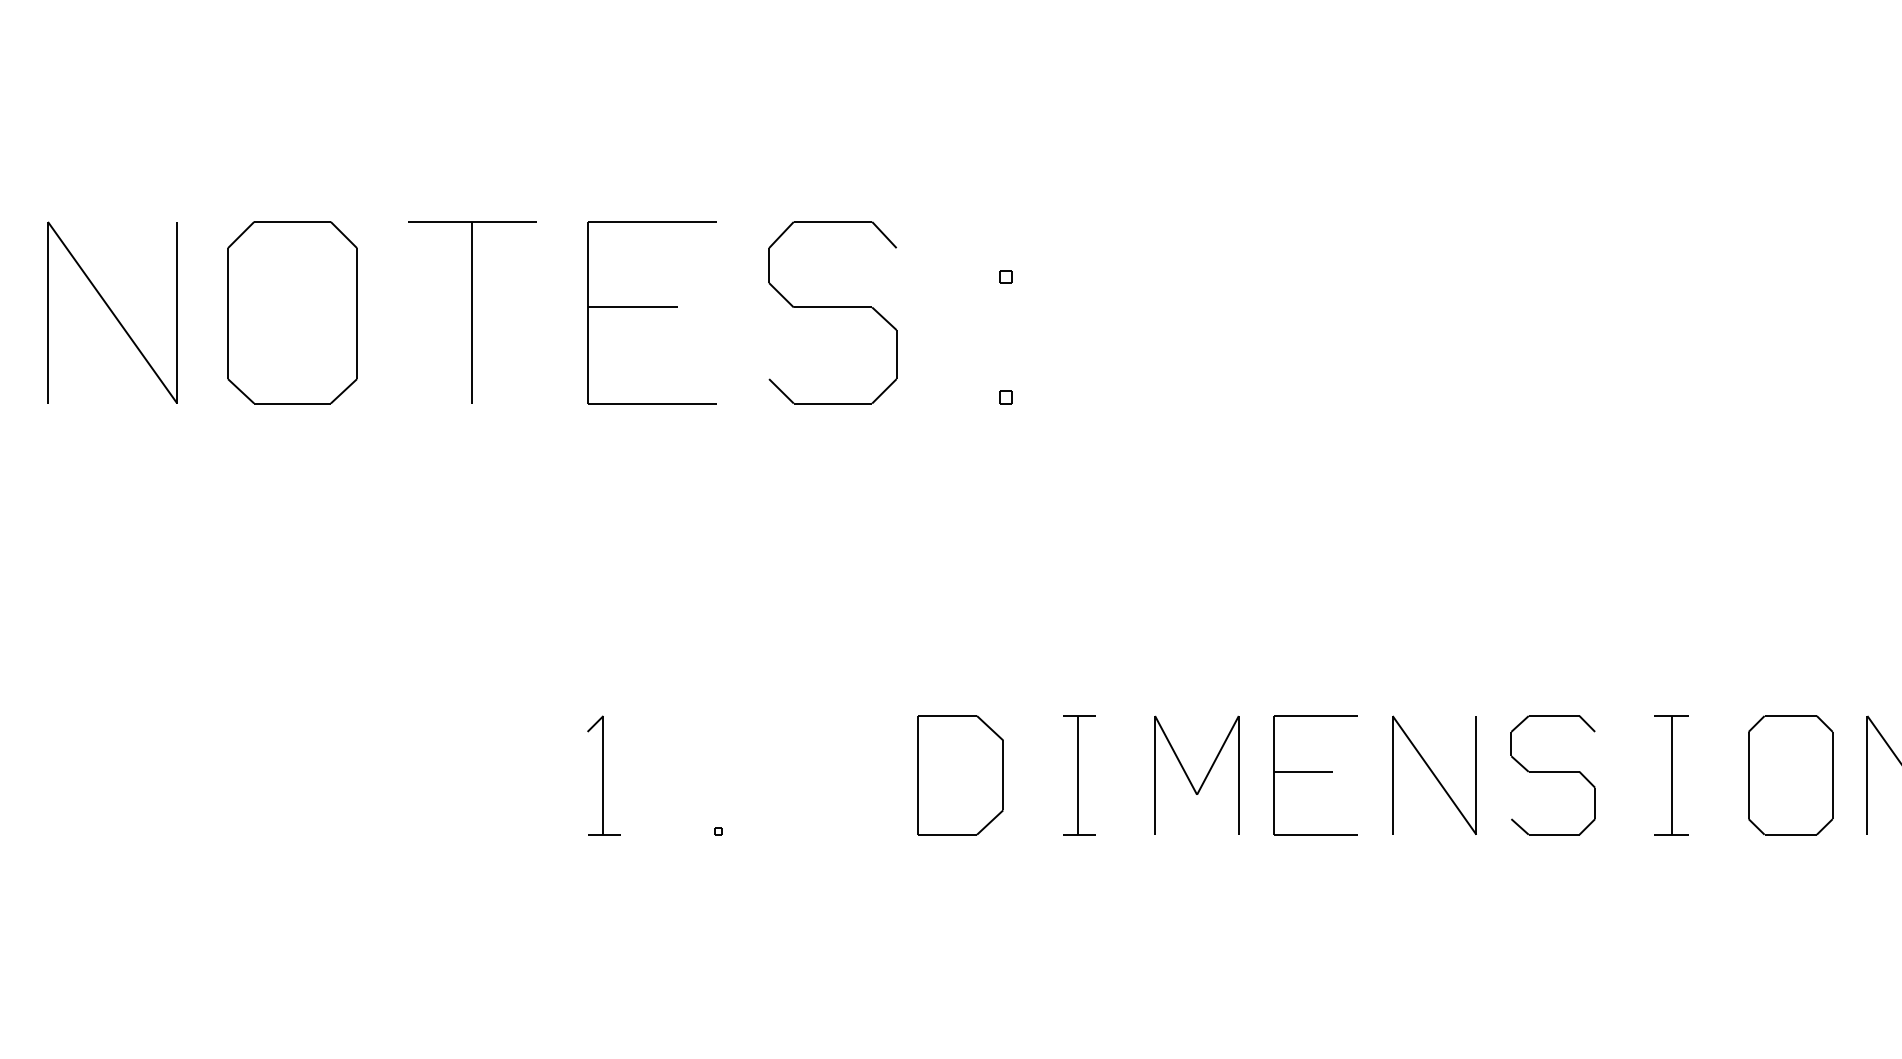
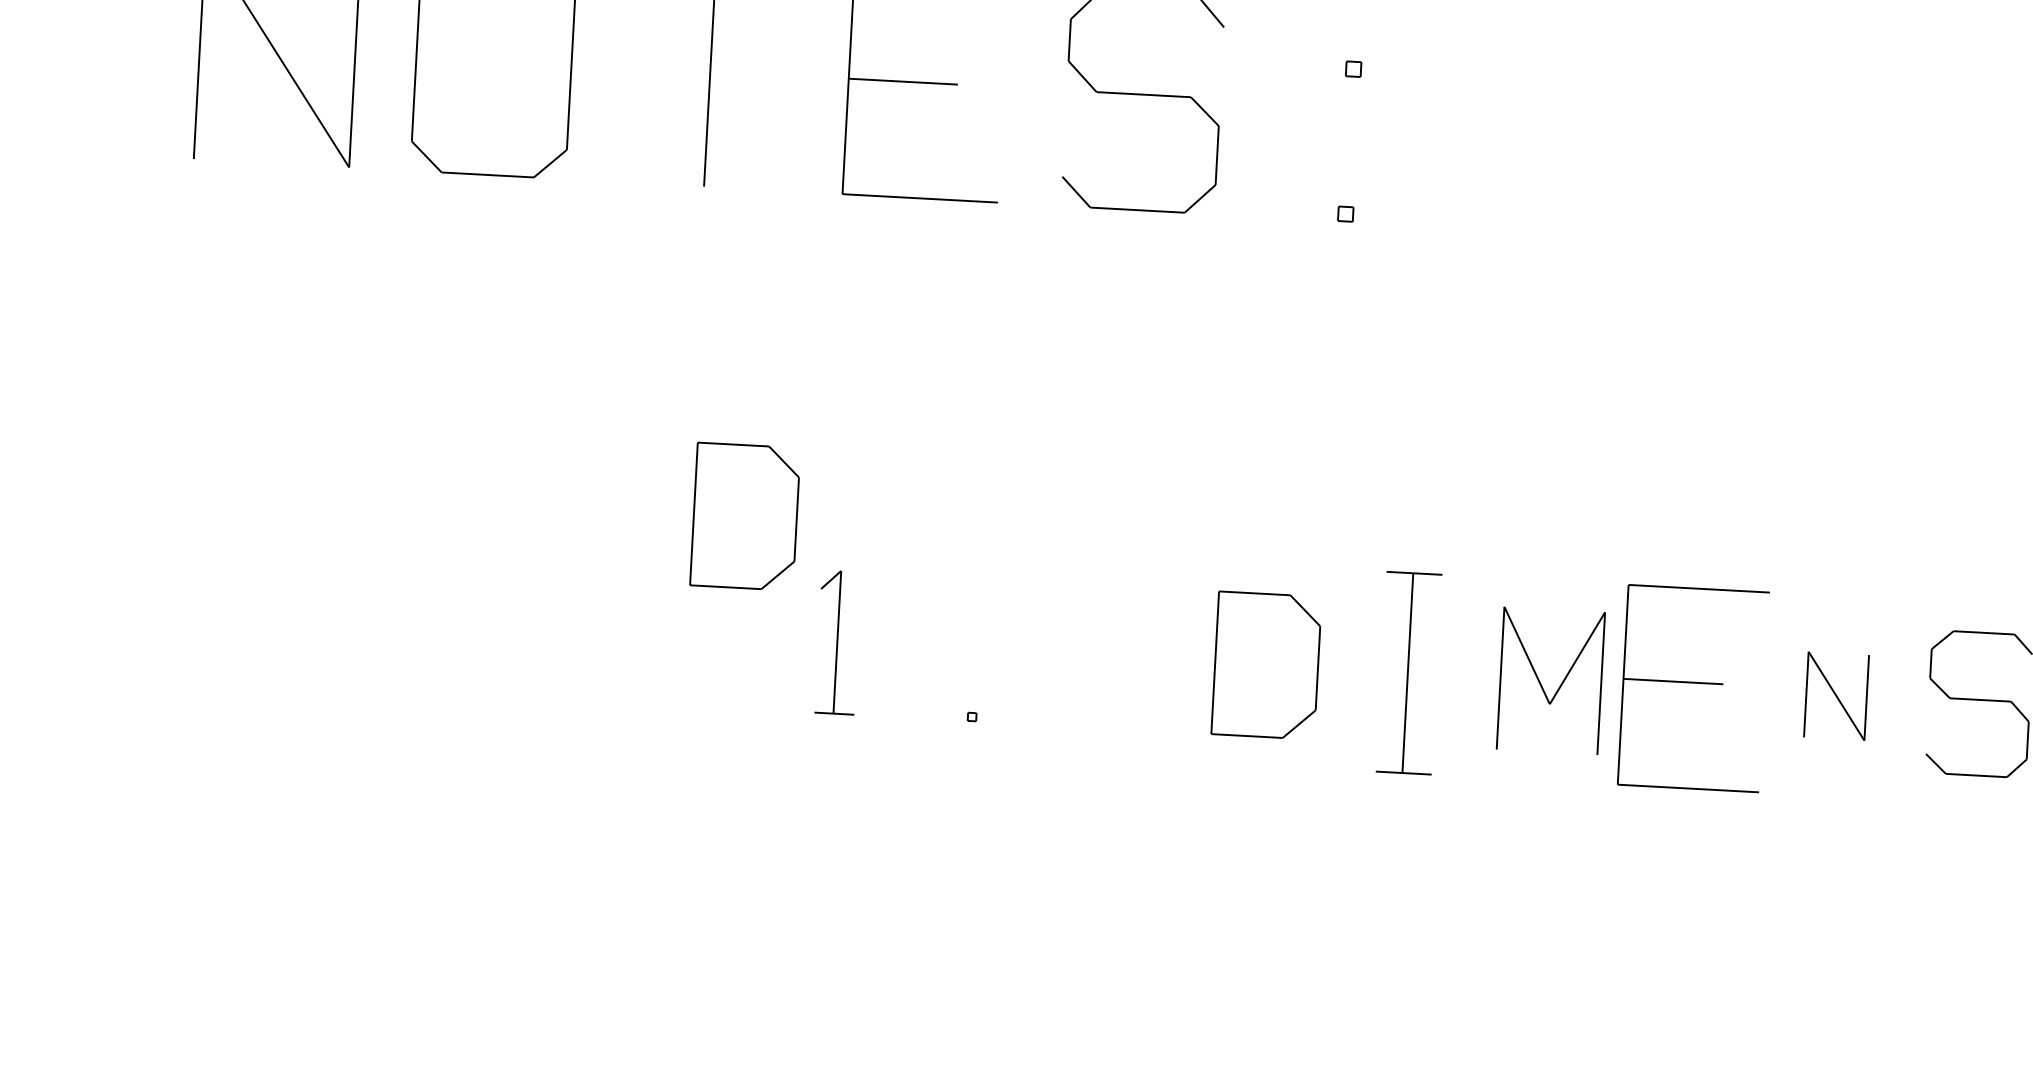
part: (521, 675) -> (745, 516), added
part: (1434, 774) -> (1836, 695), size x0.6
part: (1079, 775) -> (1409, 673), size x1.4
part: (1315, 775) -> (1693, 688), size x1.4

